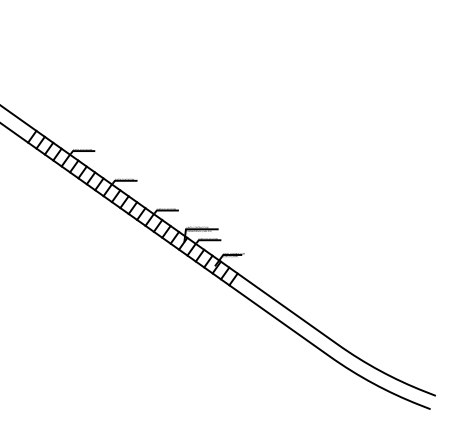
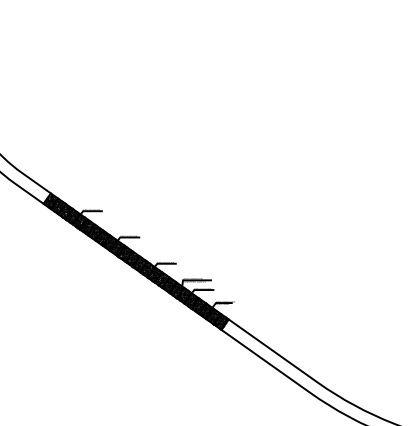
hatch: (133, 206) -> (136, 260), added

